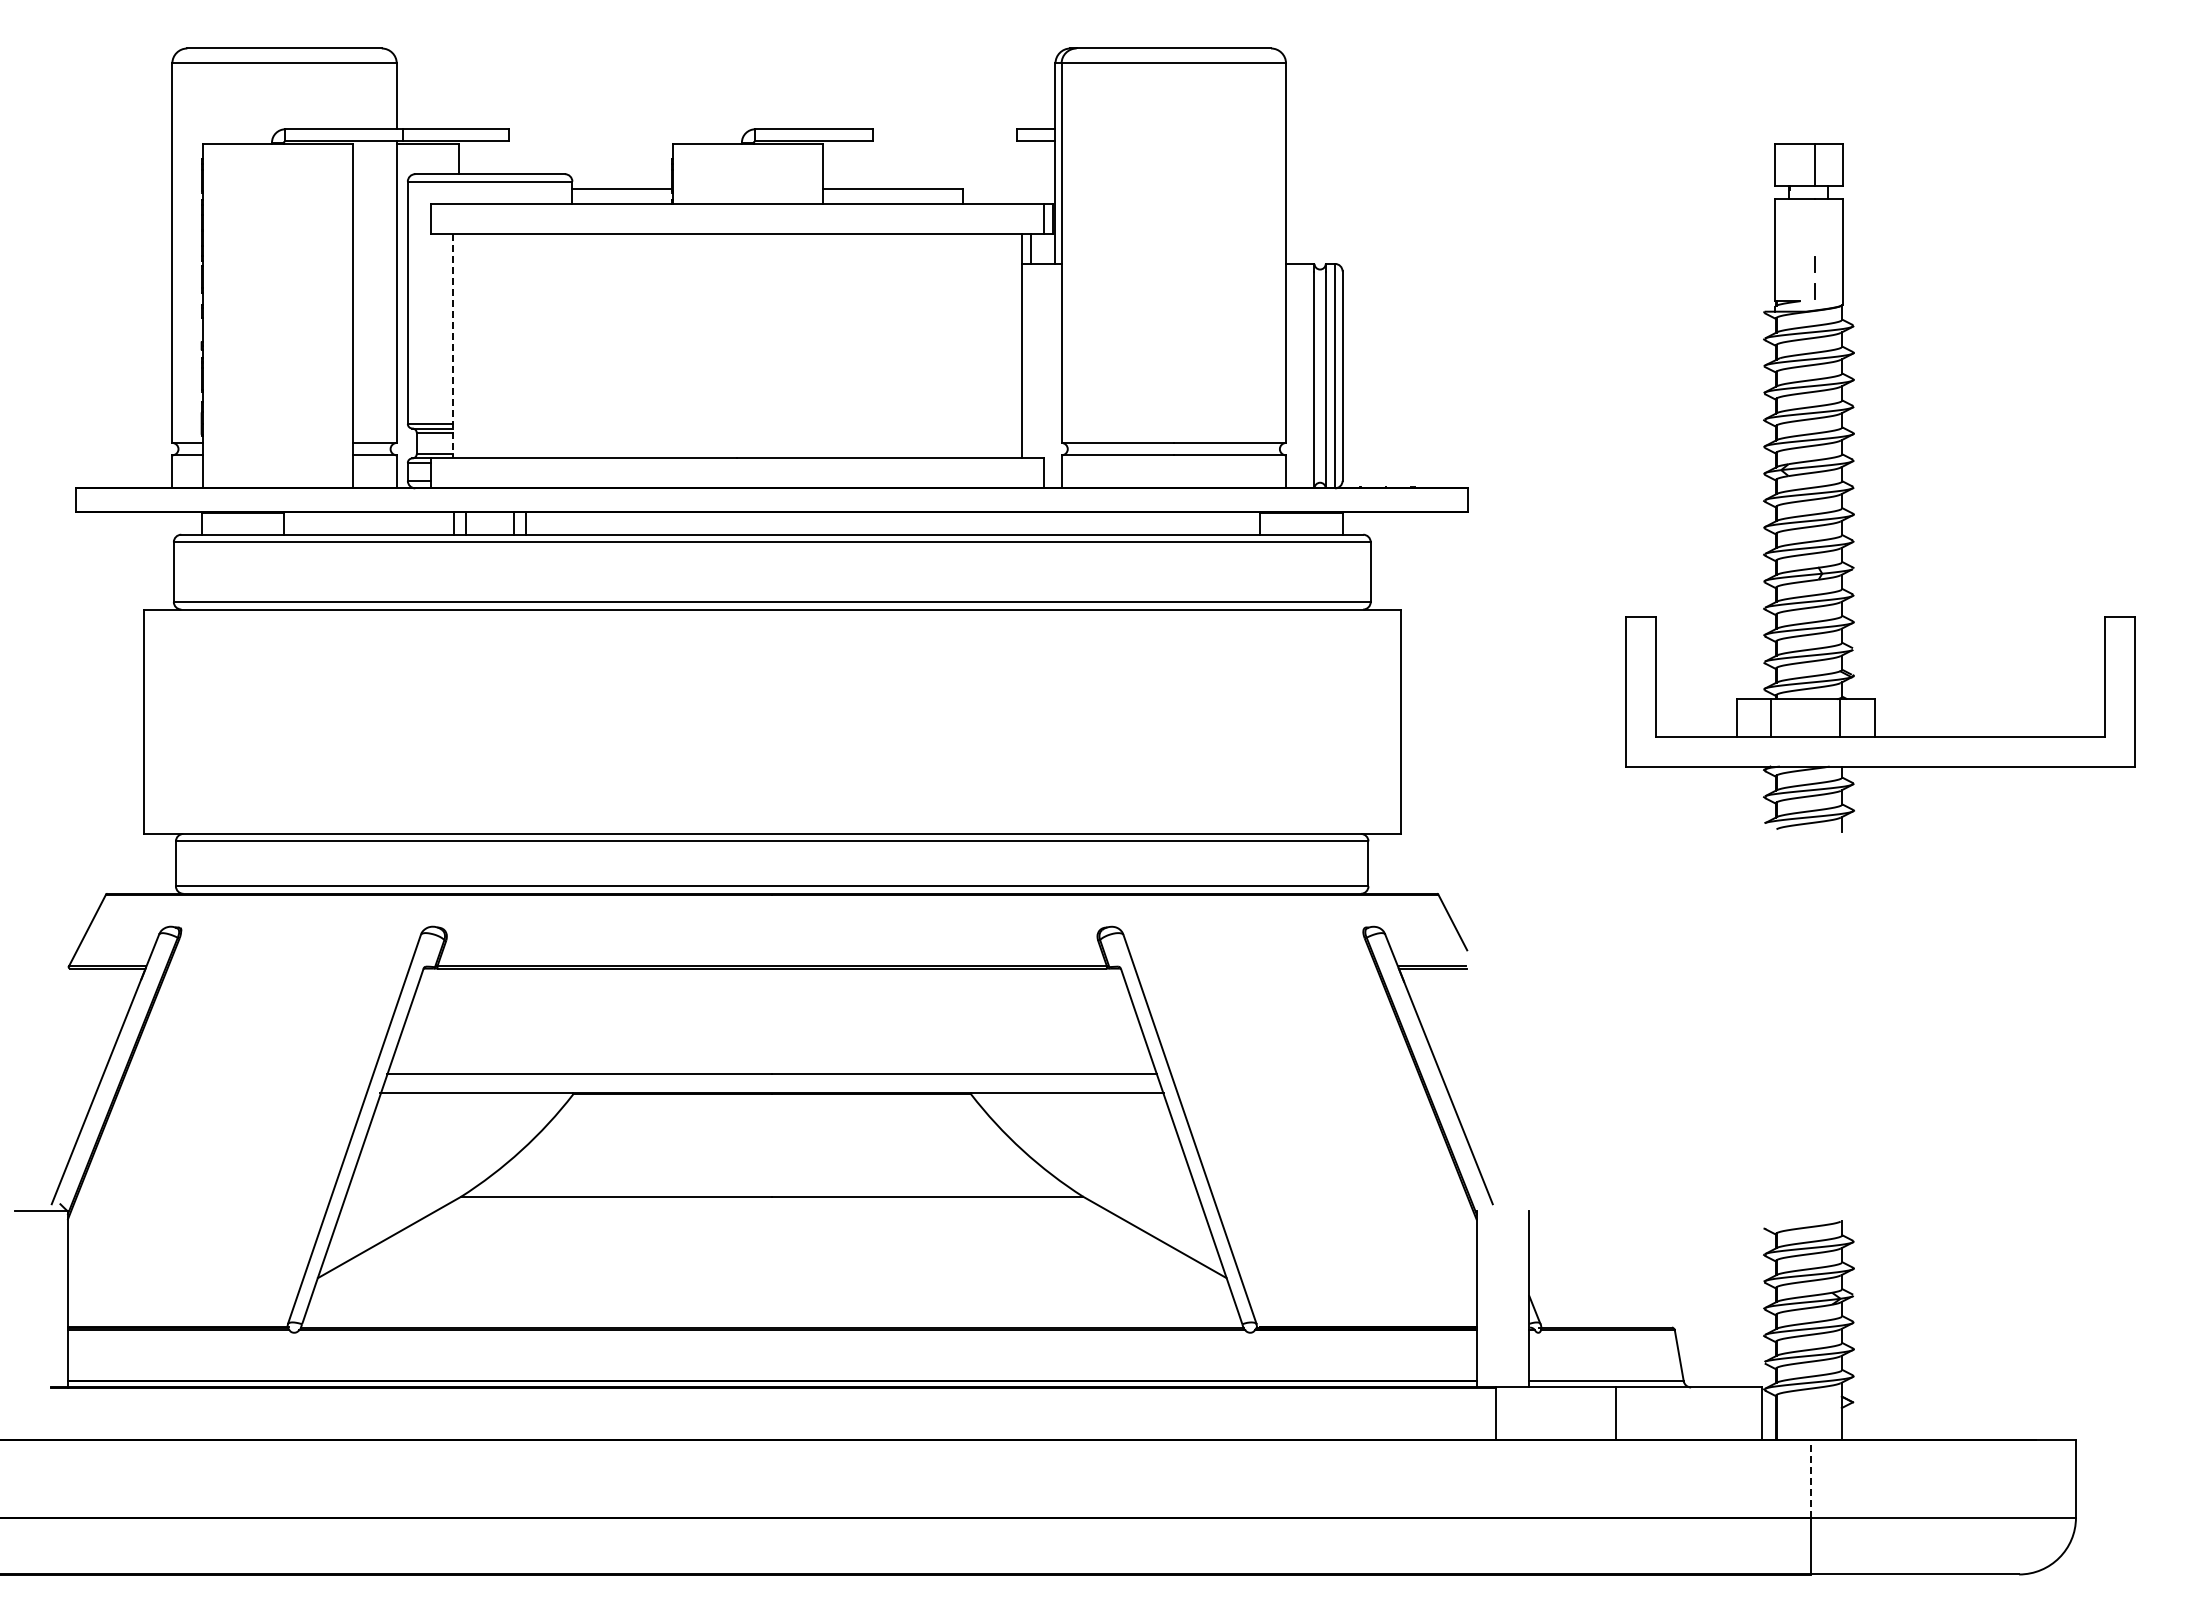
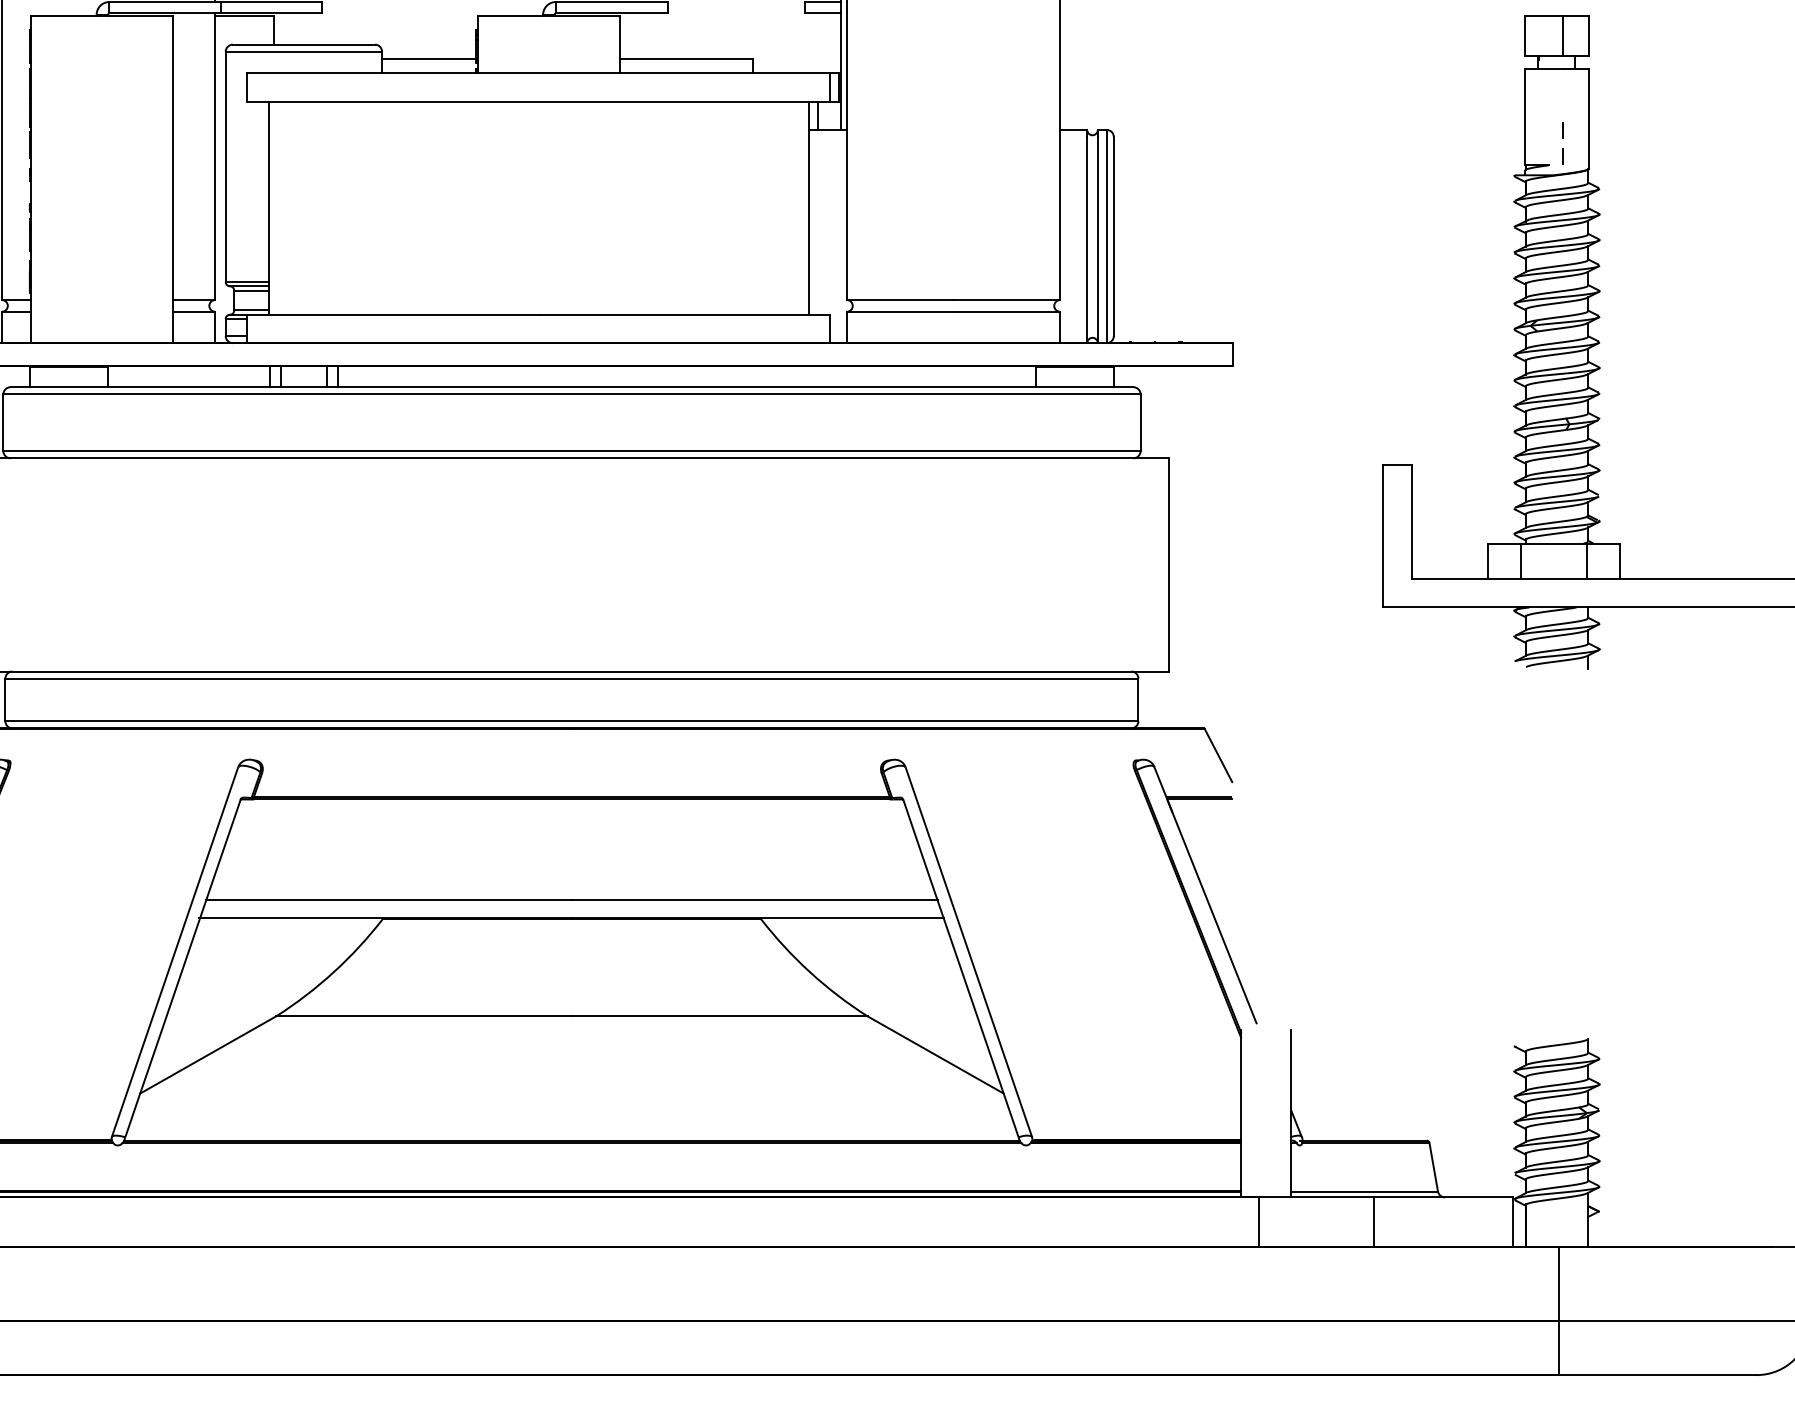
line: (453, 346) -> (269, 208), dashed -> solid
line: (1811, 1478) -> (1559, 1283), dashed -> solid

